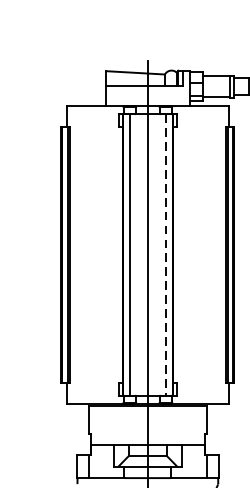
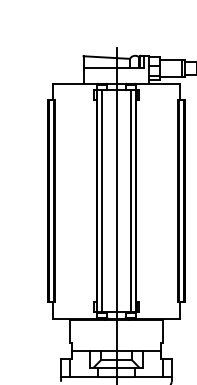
line: (165, 255) -> (130, 201), dashed -> solid

